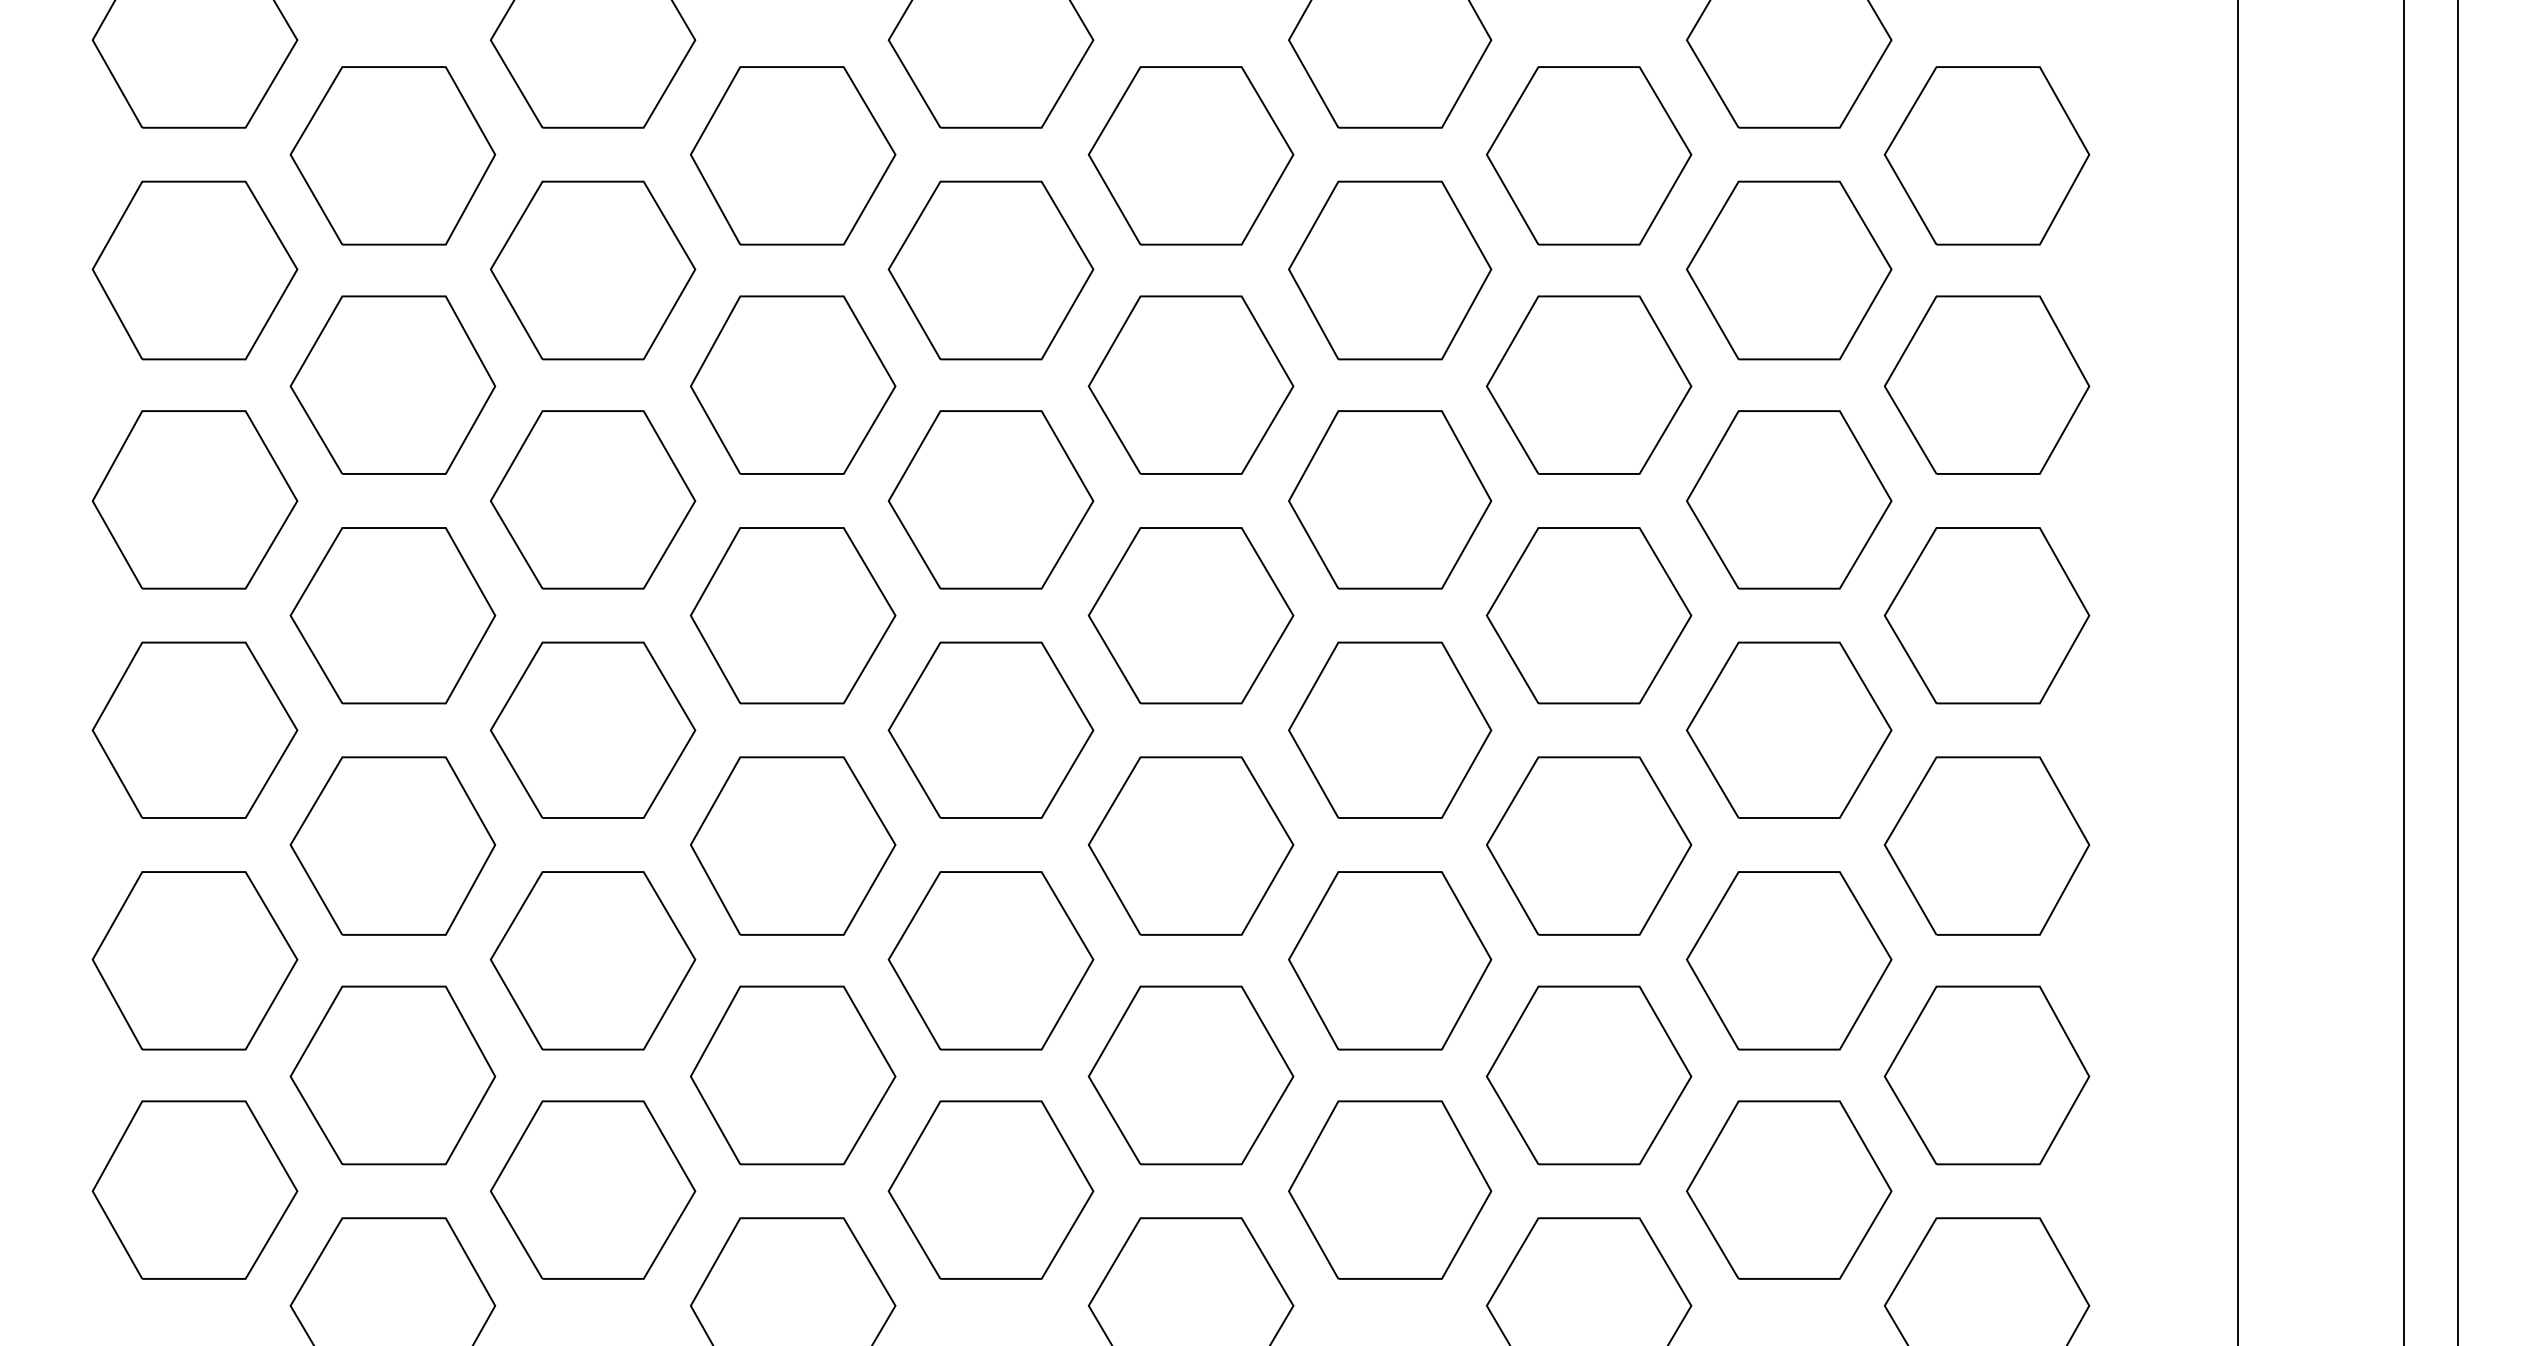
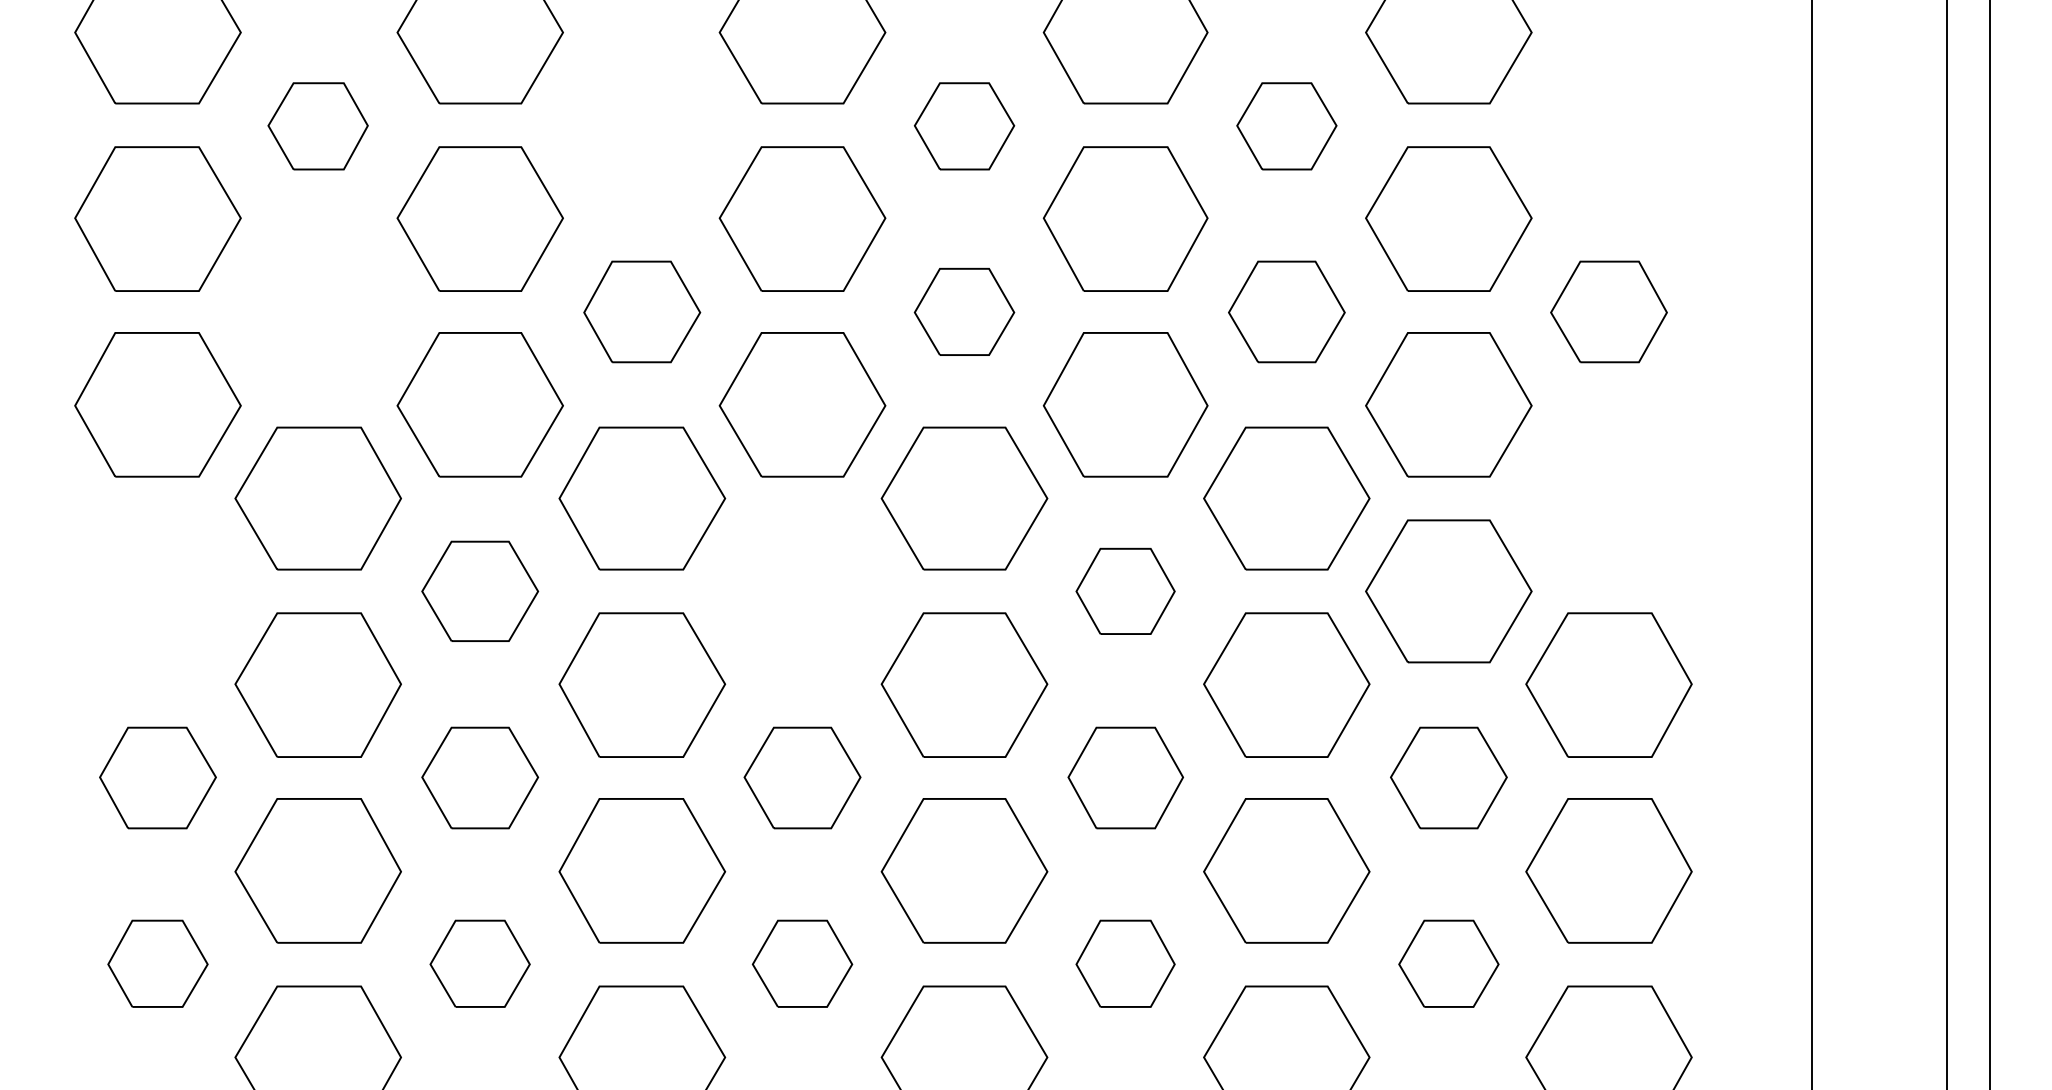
part: (392, 156) -> (317, 126), size x0.6
part: (793, 156) -> (642, 126), removed
part: (1191, 156) -> (964, 126), size x0.6
part: (1588, 156) -> (1286, 126), size x0.6
part: (1986, 156) -> (1608, 126), removed
part: (392, 384) -> (317, 311), removed
part: (792, 384) -> (641, 311), size x0.7
part: (1191, 384) -> (964, 311), size x0.6
part: (1588, 384) -> (1286, 311), size x0.7
part: (1986, 384) -> (1608, 311), size x0.7
part: (1986, 615) -> (1608, 498), removed
part: (194, 730) -> (157, 591), removed
part: (592, 730) -> (479, 591), size x0.7
part: (990, 730) -> (802, 591), removed
part: (1389, 730) -> (1125, 591), size x0.6
part: (194, 960) -> (157, 777), size x0.7
part: (592, 960) -> (479, 777), size x0.7
part: (990, 960) -> (802, 777), size x0.7
part: (1389, 960) -> (1125, 777), size x0.7
part: (1788, 960) -> (1448, 777), size x0.7
part: (194, 1189) -> (157, 963), size x0.6
part: (592, 1189) -> (479, 963), size x0.6
part: (990, 1189) -> (802, 963), size x0.6
part: (1389, 1189) -> (1125, 963), size x0.6
part: (1788, 1189) -> (1448, 963), size x0.6

